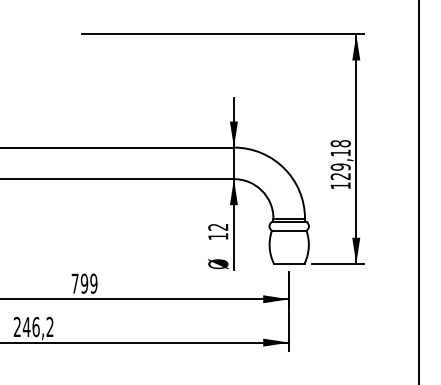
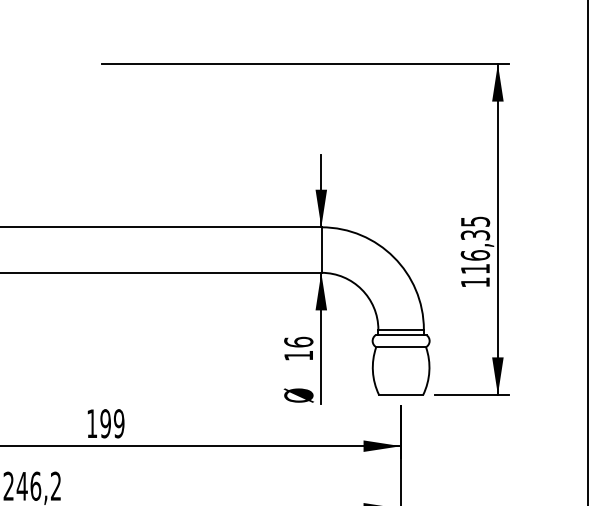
text: (340, 159) -> (475, 244), 129,18 -> 116,35
text: (218, 226) -> (299, 341), 12 -> 16
text: (74, 283) -> (91, 423), 799 -> 199

